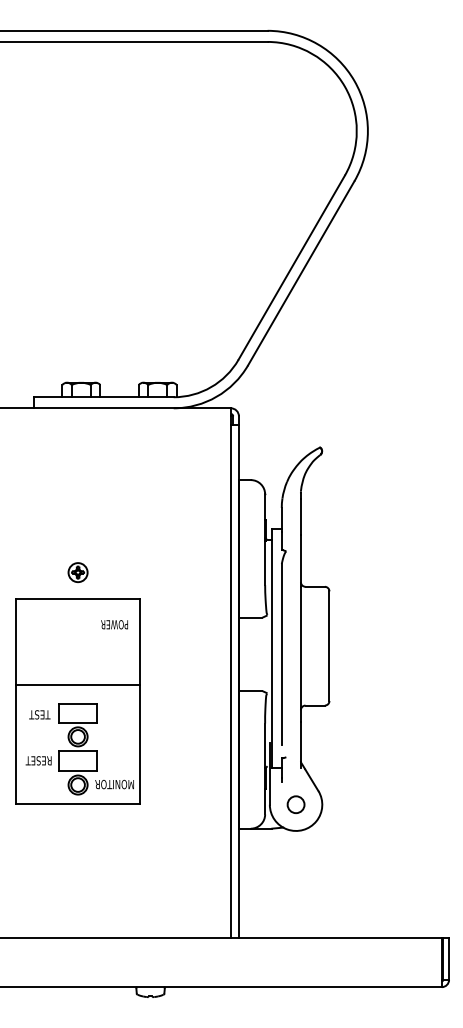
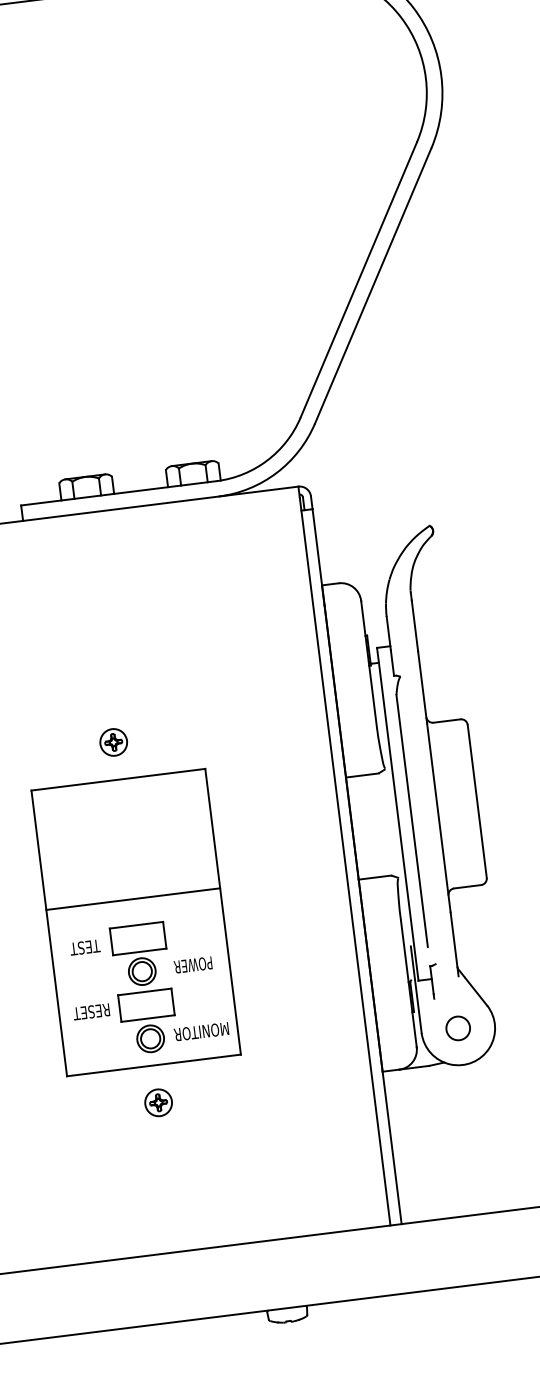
text: (114, 624) -> (193, 964), moved
part: (77, 830) -> (157, 1102), added

